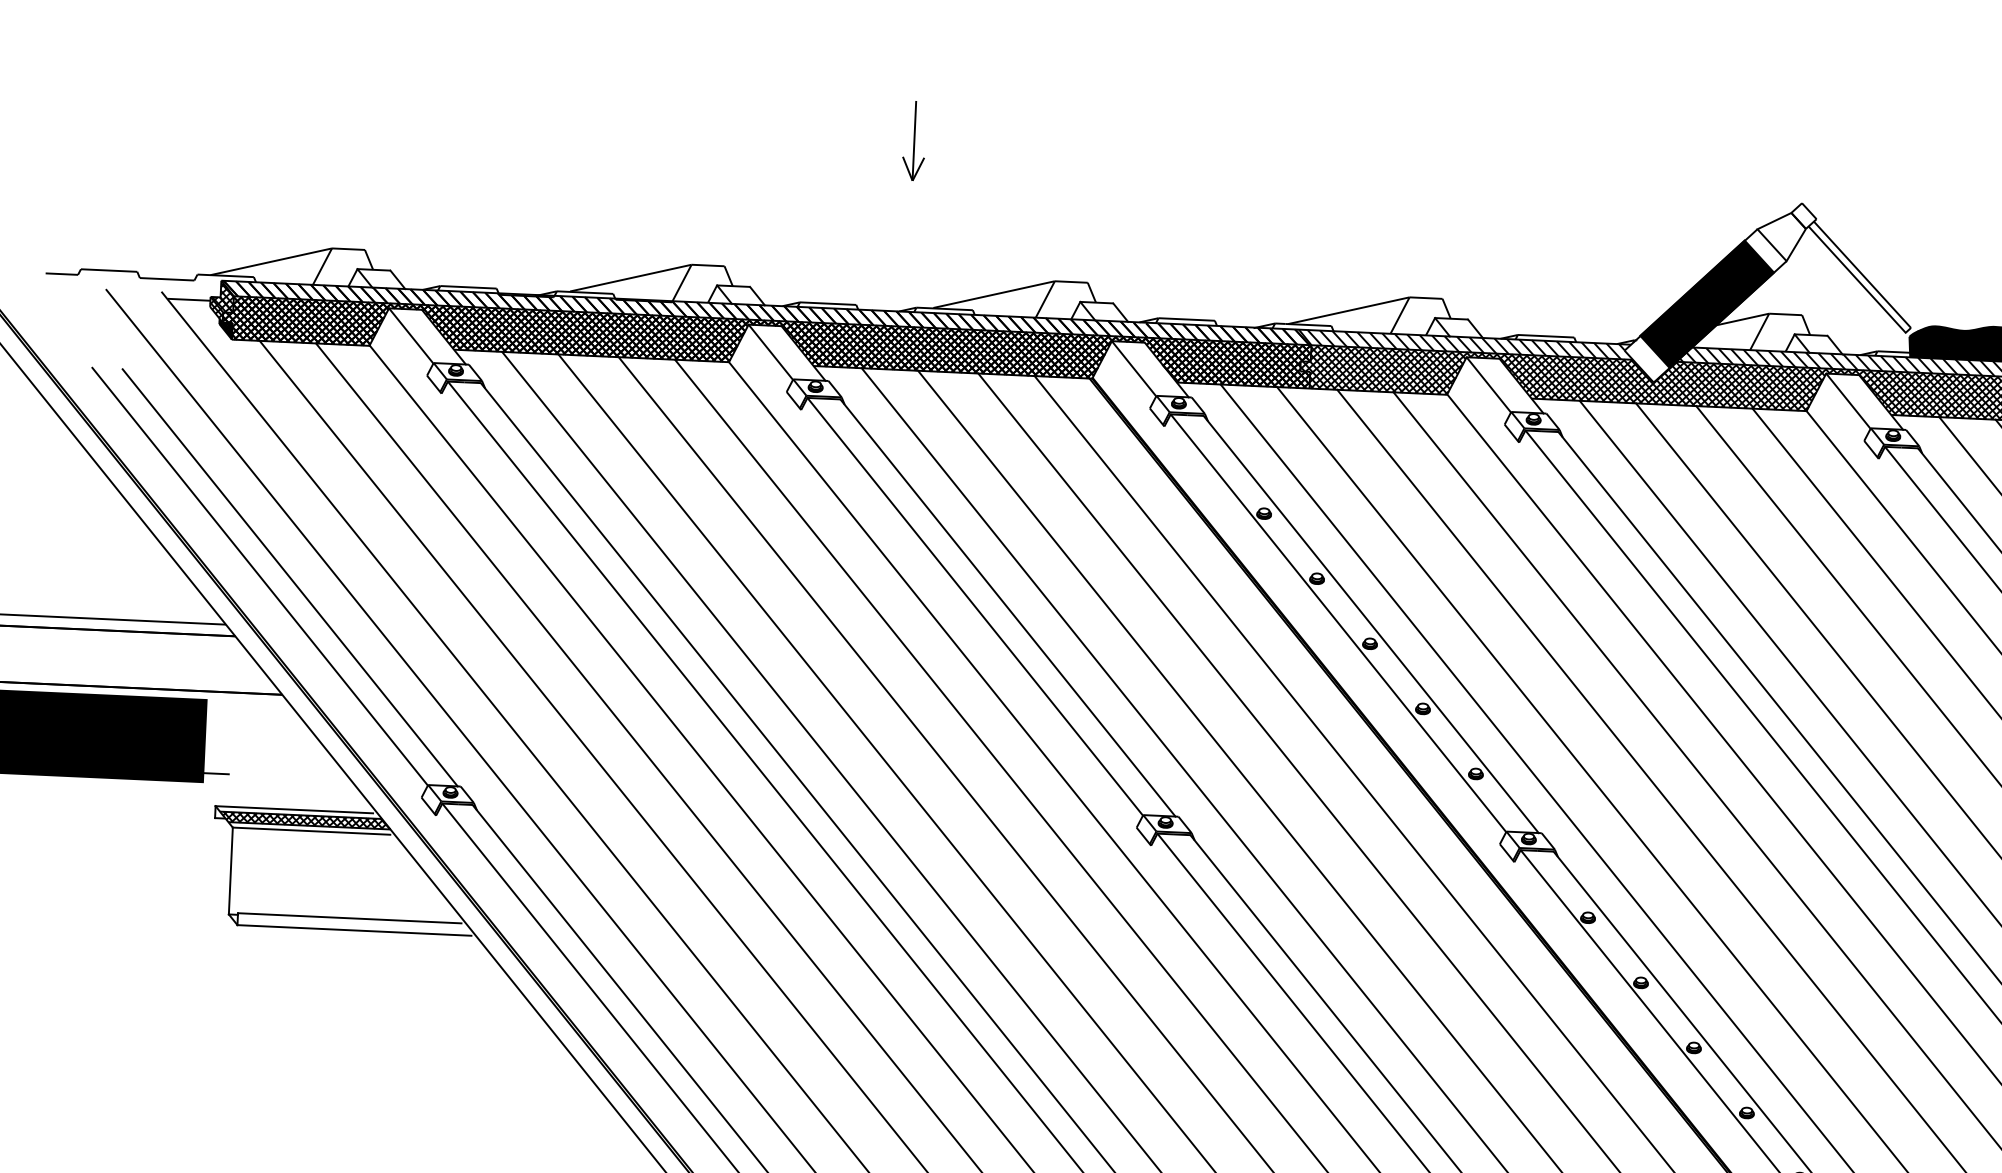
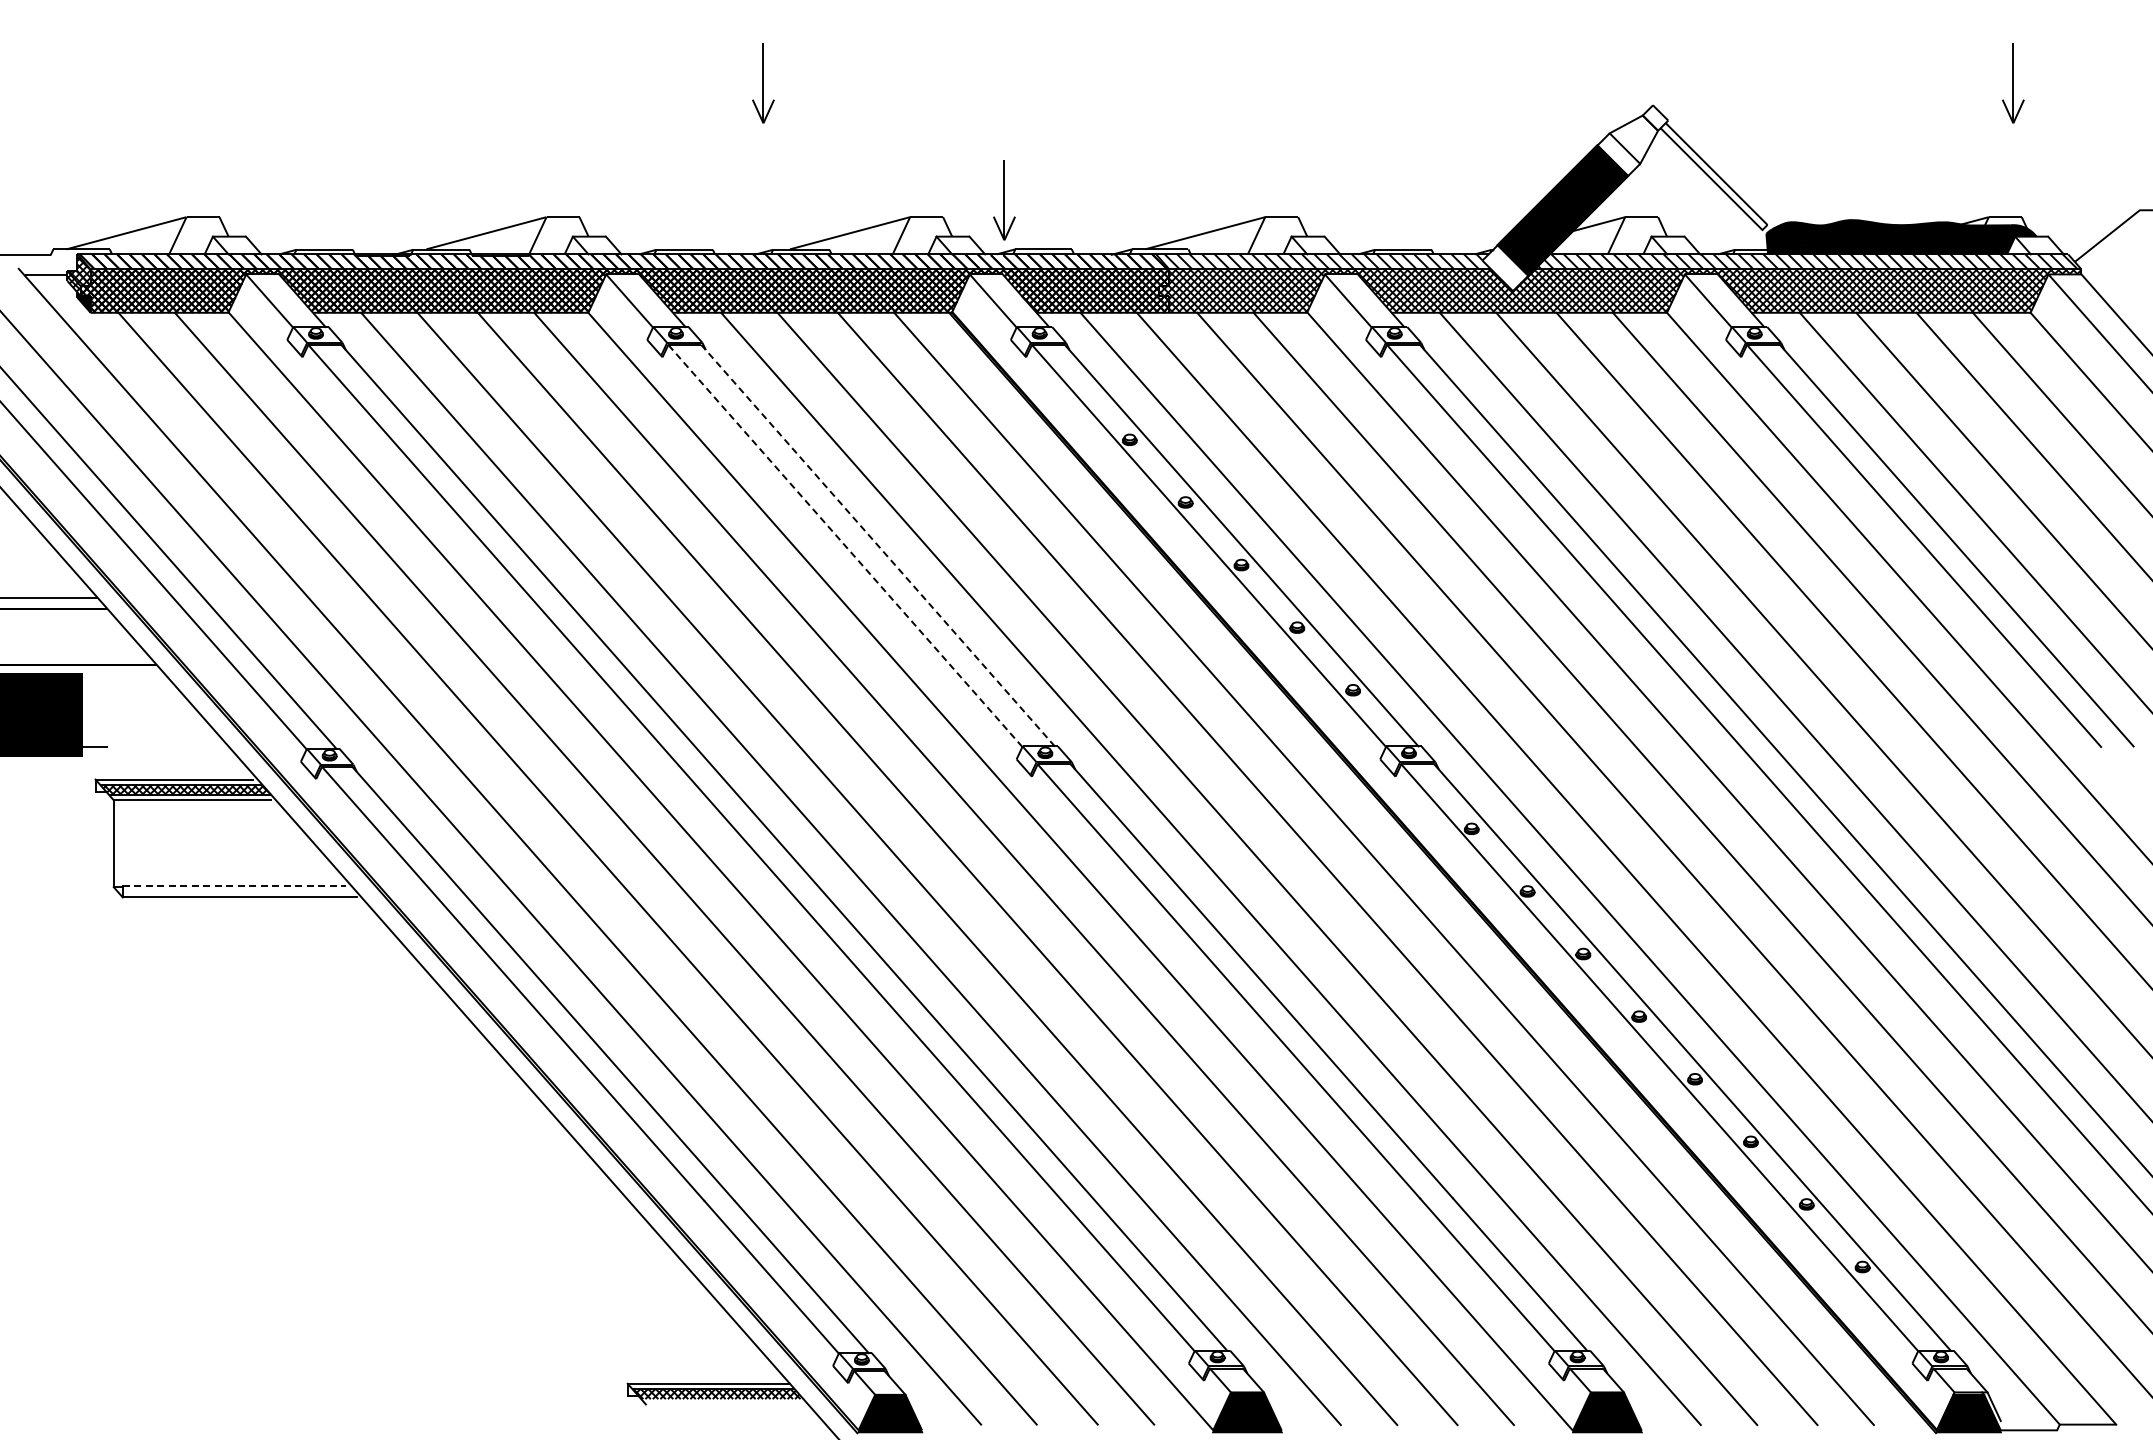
part: (1149, 268) -> (1004, 200), added
line: (975, 606) -> (845, 545), solid -> dashed
line: (1008, 607) -> (878, 545), solid -> dashed
line: (349, 918) -> (234, 885), solid -> dashed

